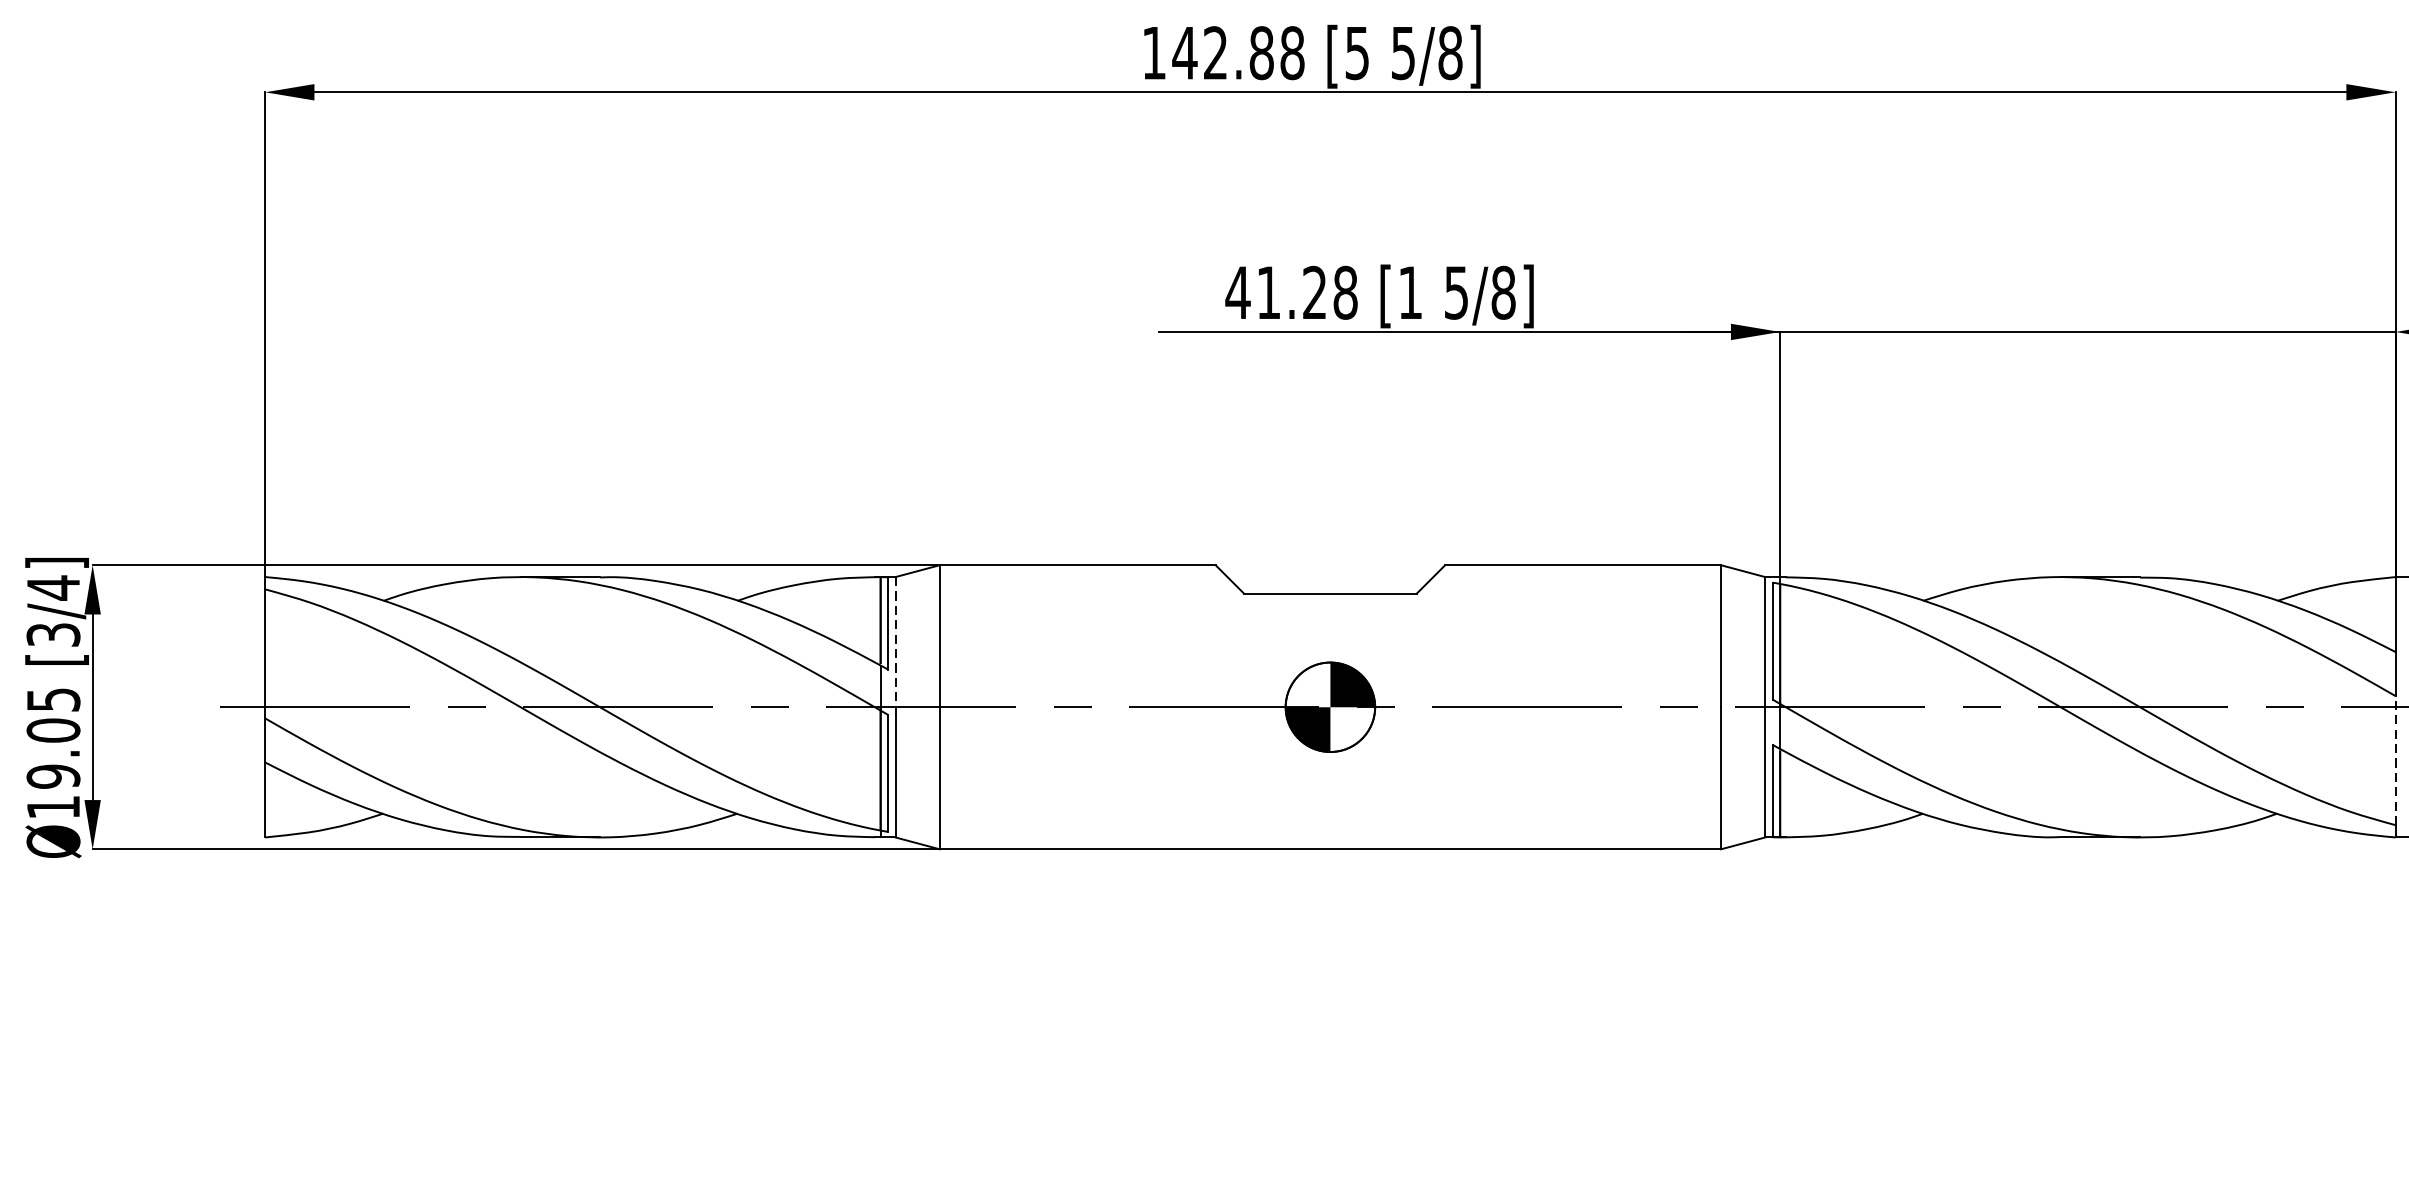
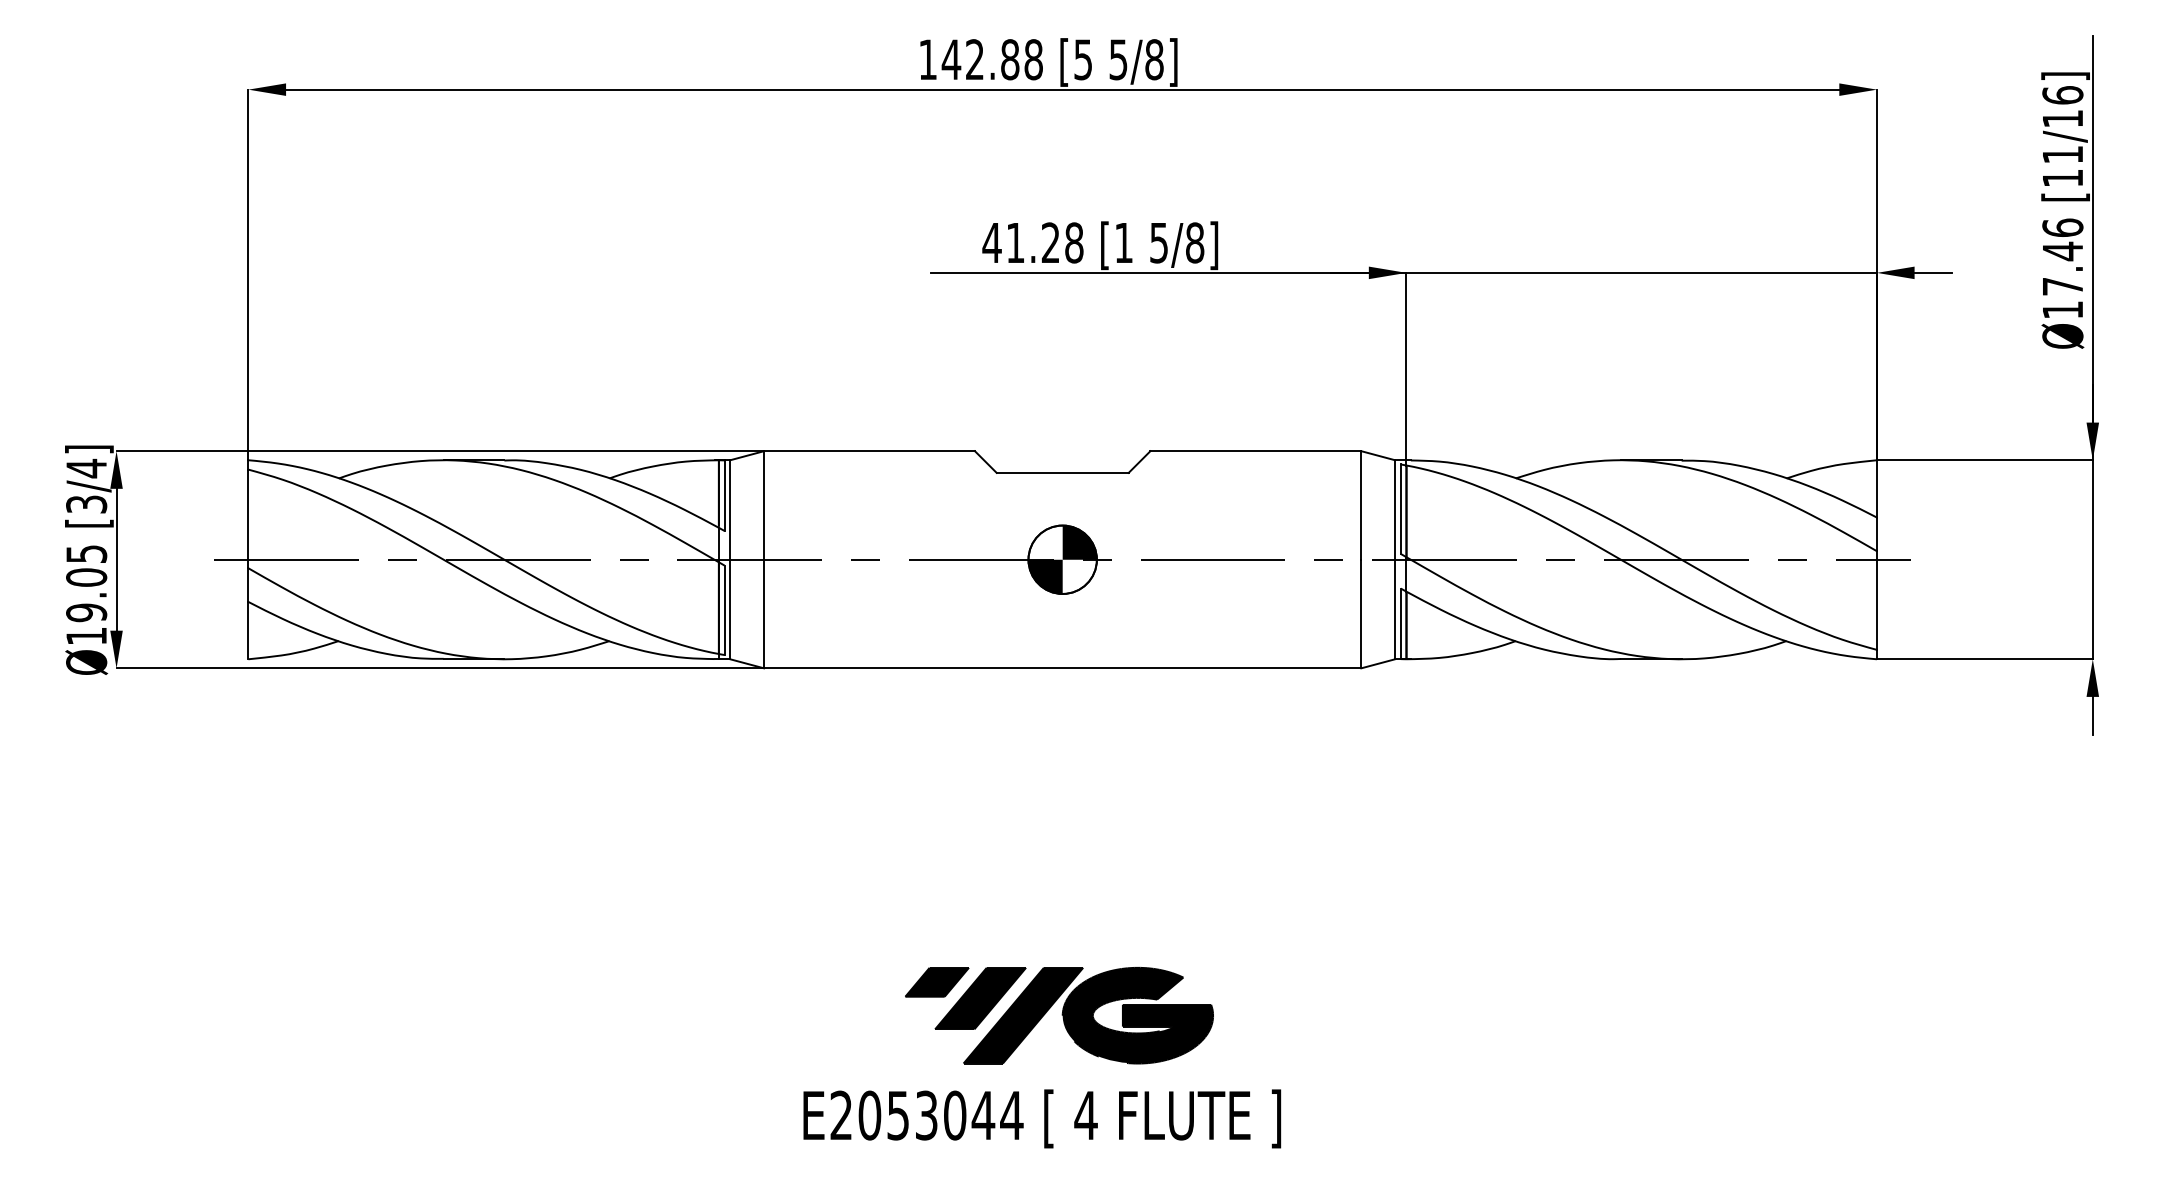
line: (895, 642) -> (730, 510), dashed -> solid
line: (2395, 760) -> (1876, 600), dashed -> solid

